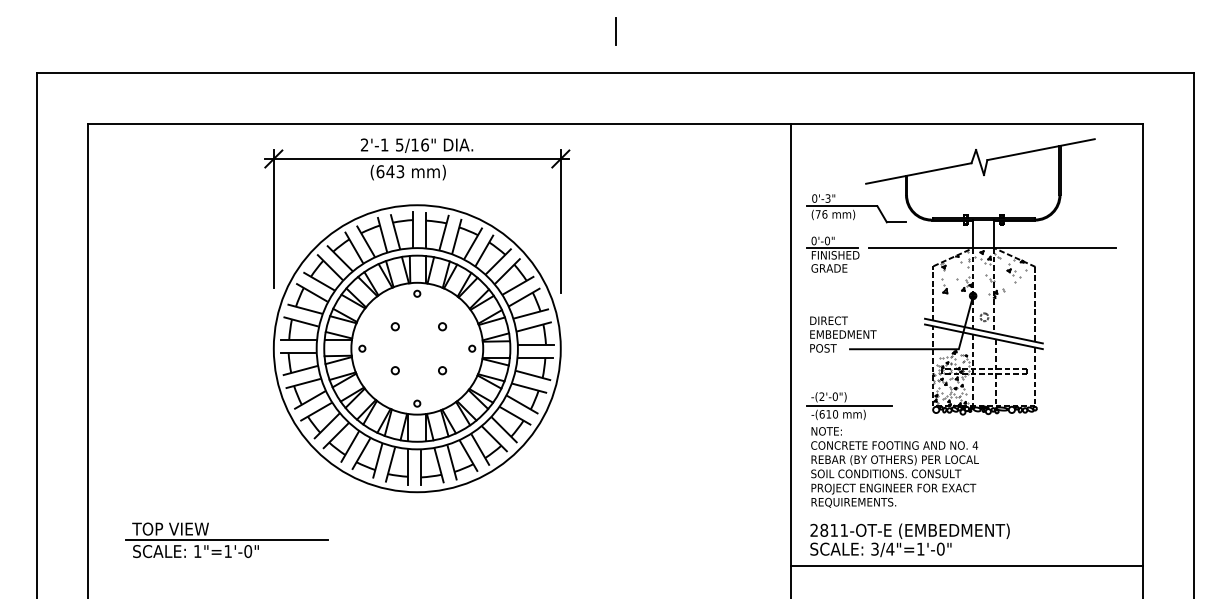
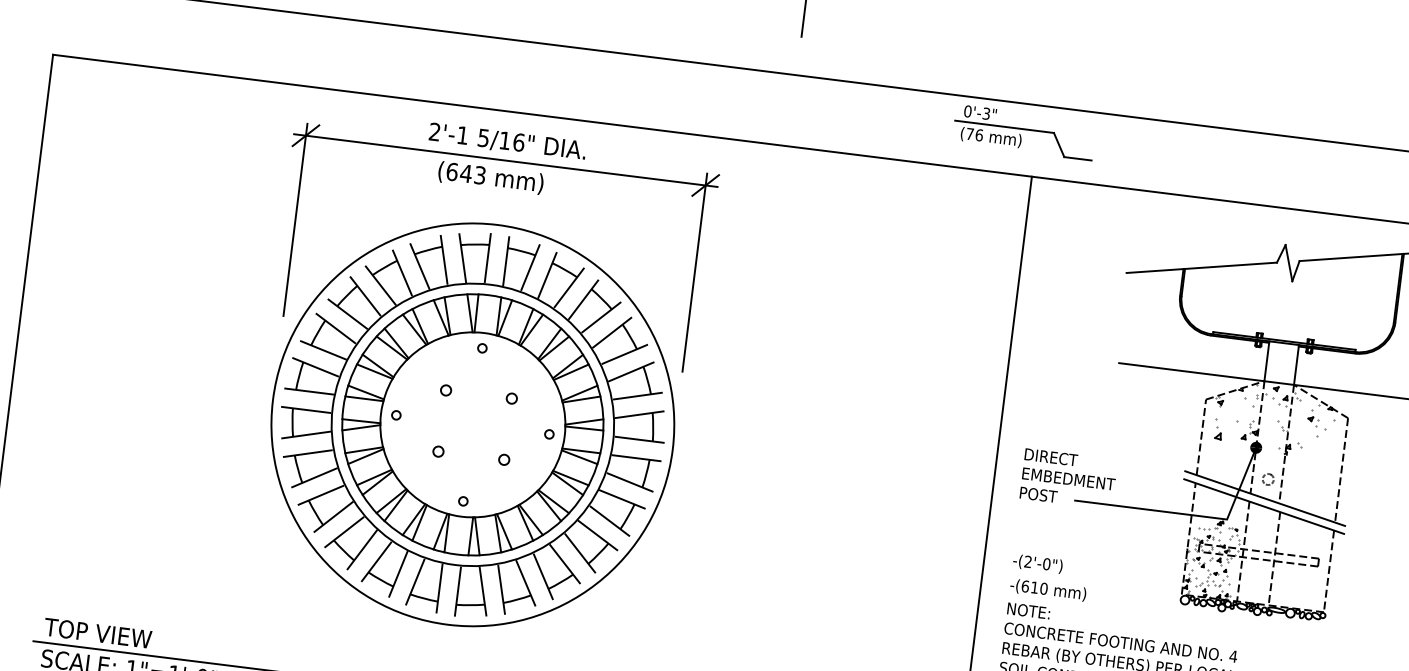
part: (856, 208) -> (1024, 132), moved
part: (832, 254) -> (1067, 365), removed
line: (849, 406) -> (1064, 580), removed

